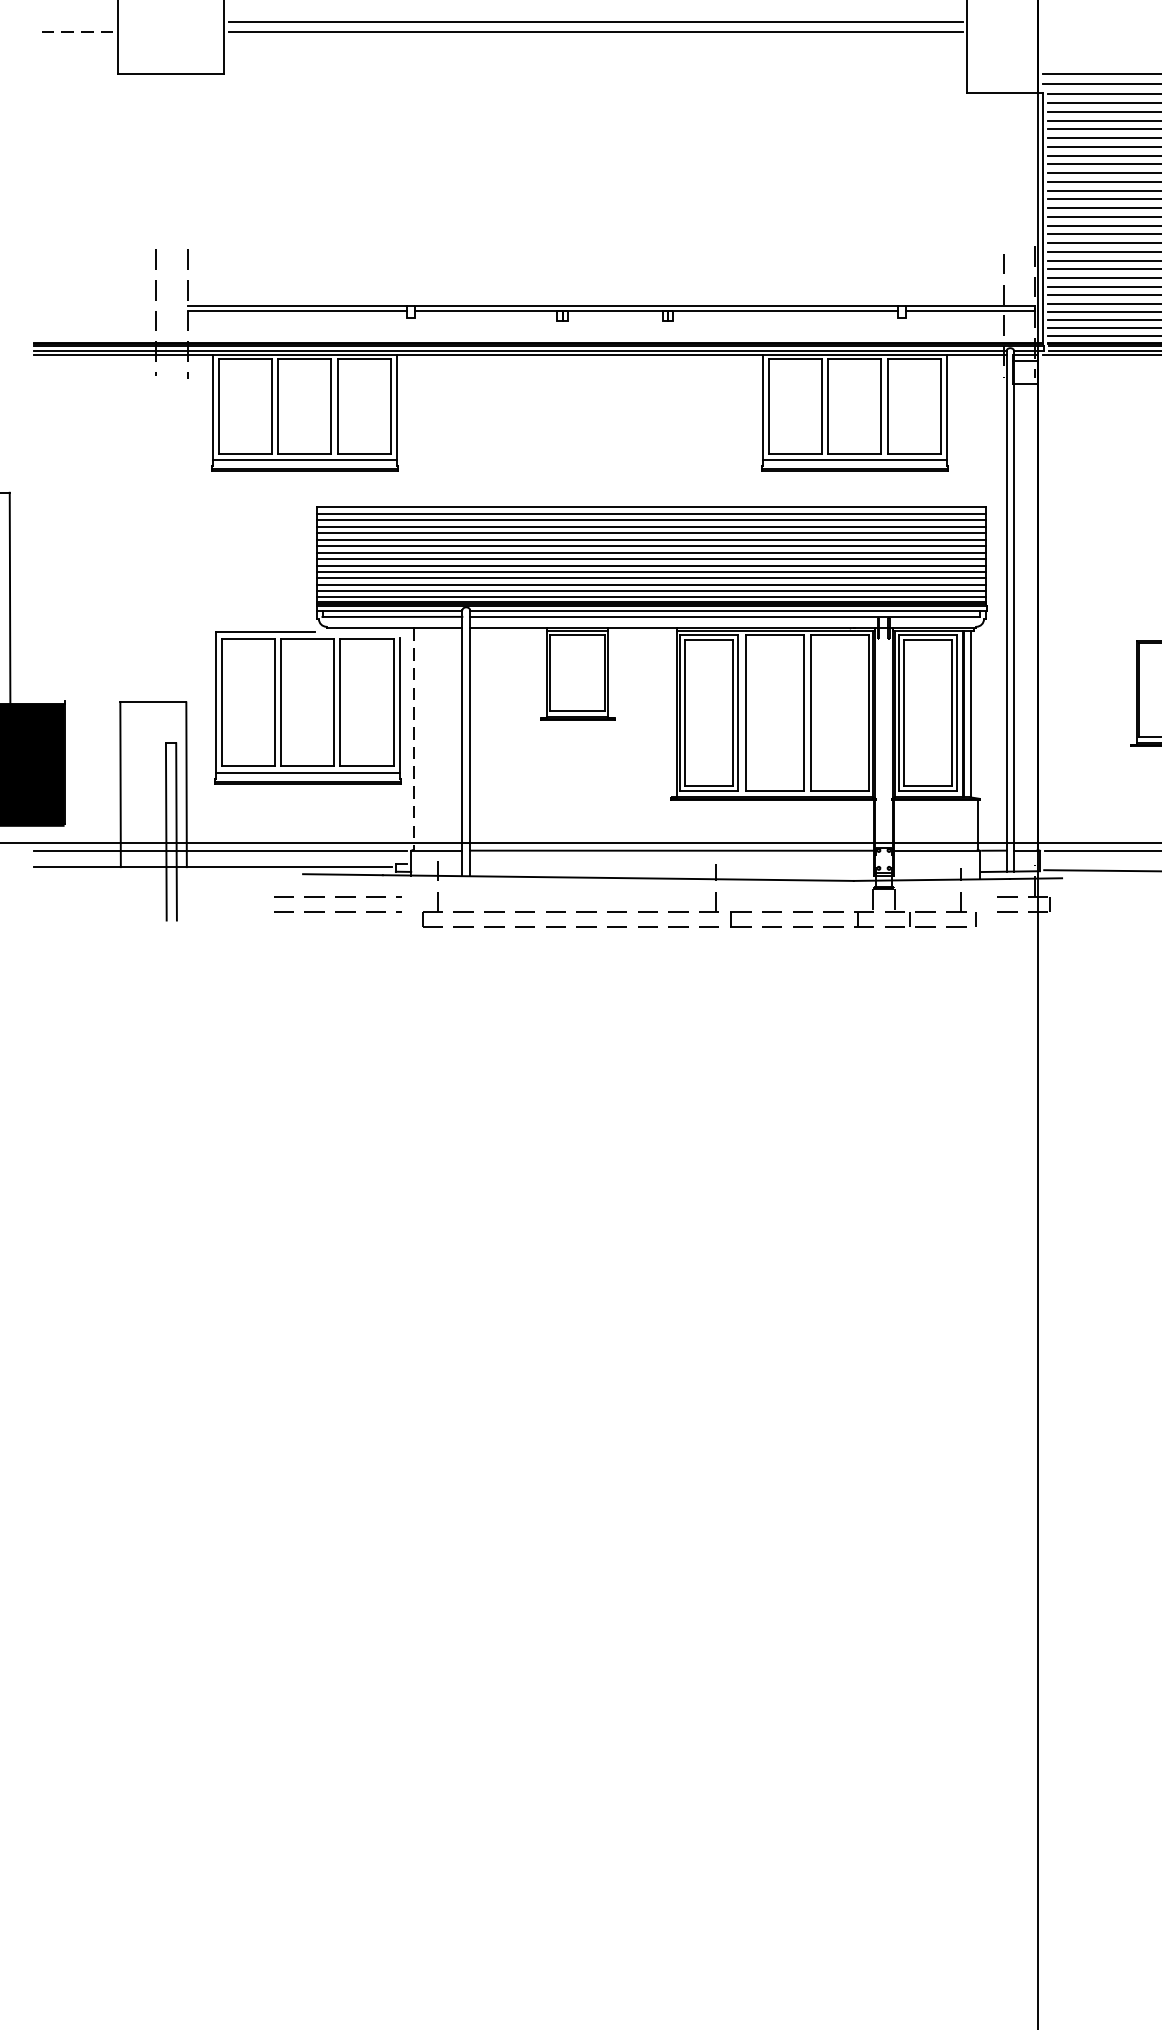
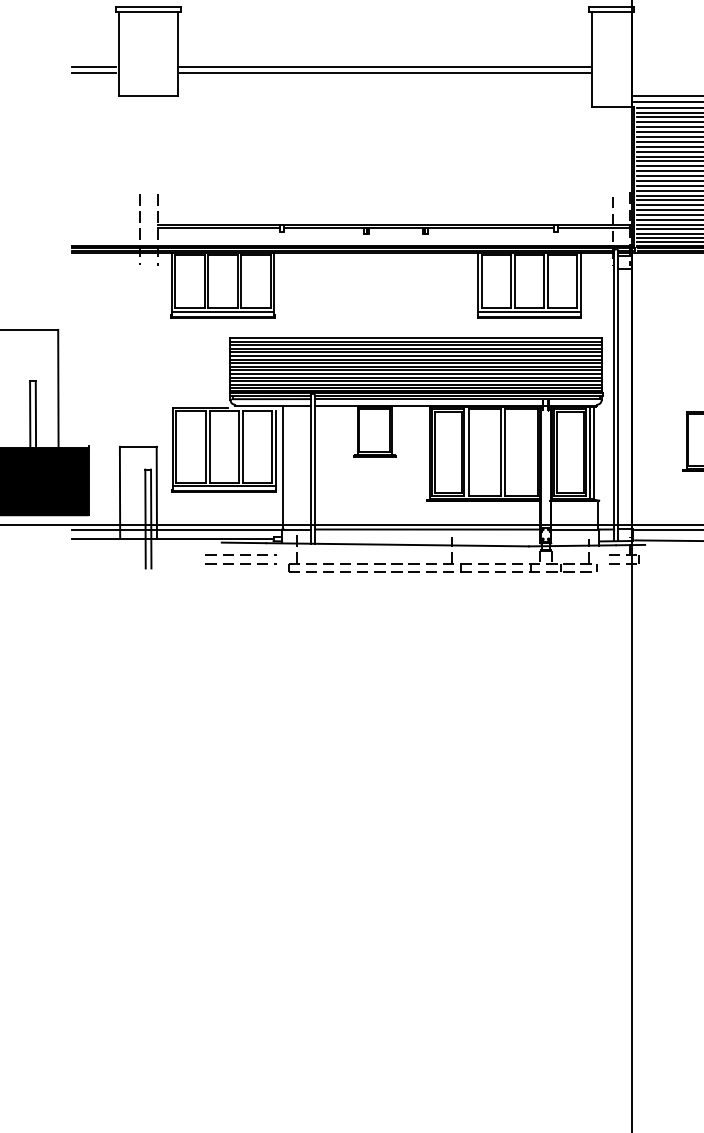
line: (73, 22) -> (93, 67), added
line: (73, 33) -> (93, 73), dashed -> solid
line: (413, 739) -> (283, 467), dashed -> solid

